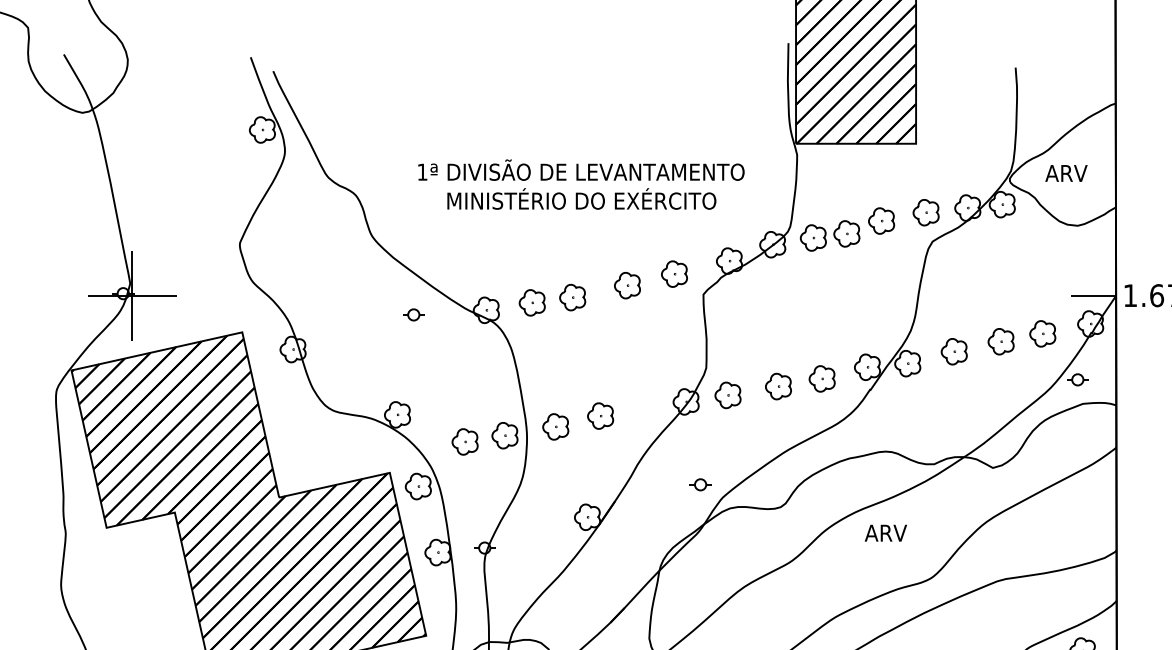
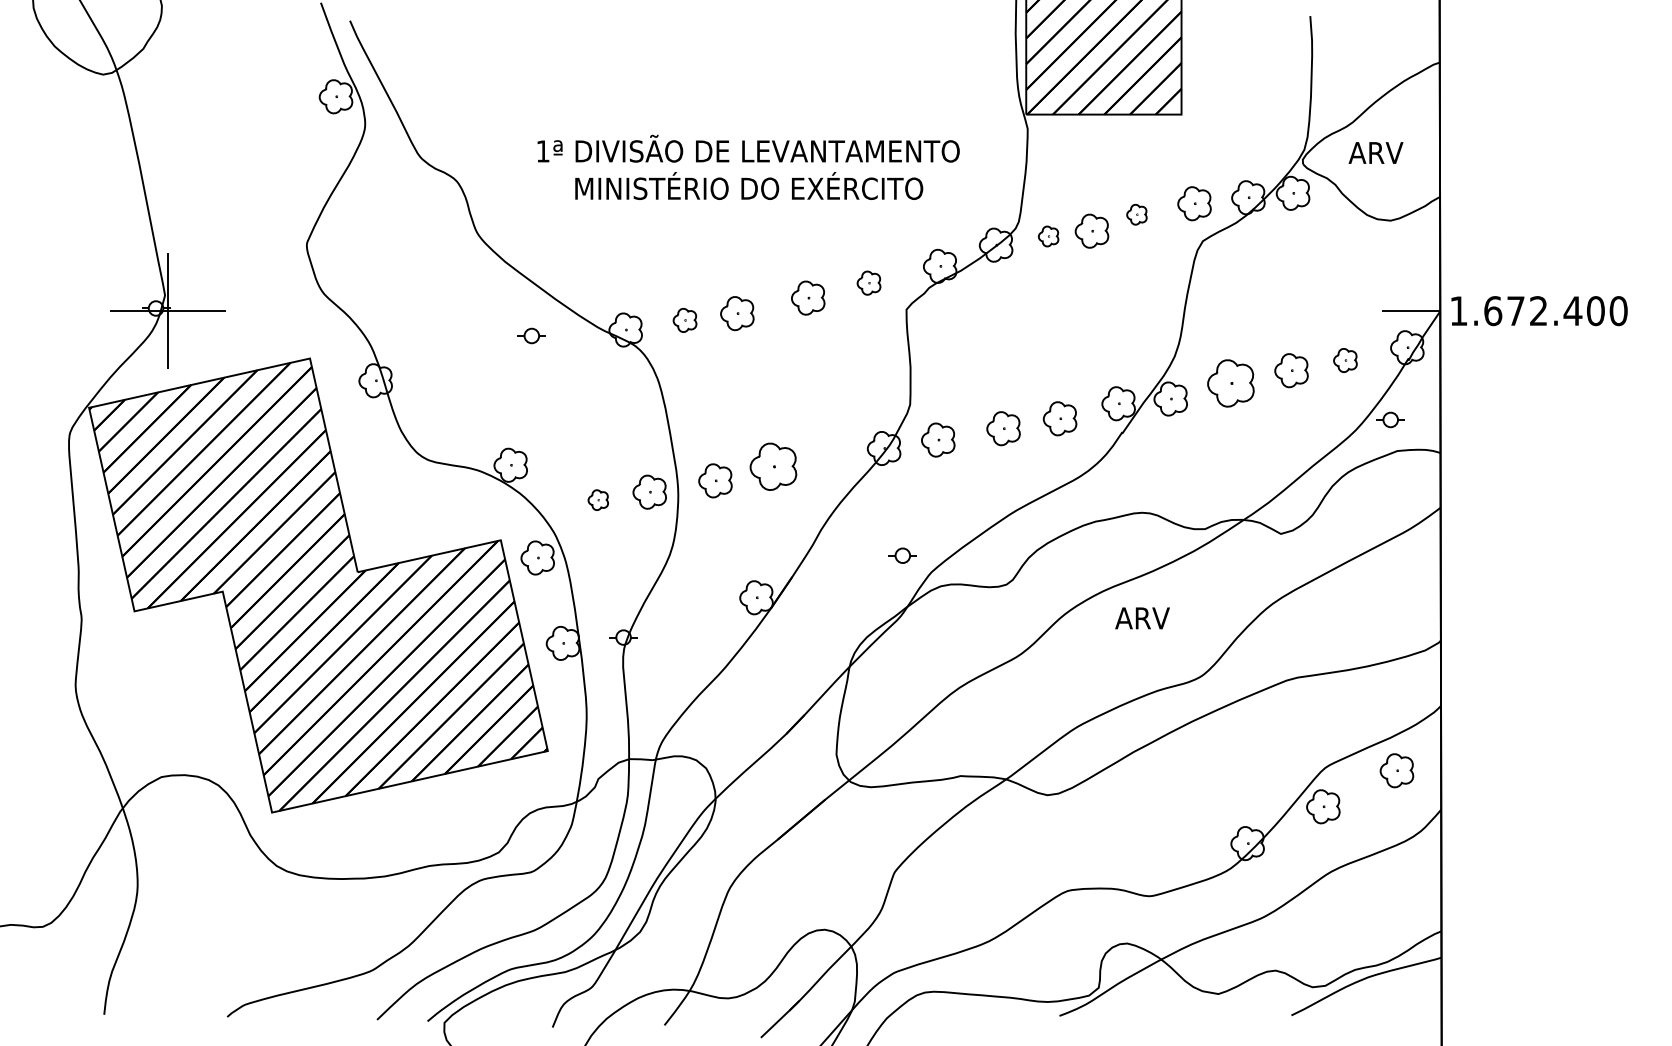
part: (881, 221) -> (1136, 214), size x0.6
part: (813, 238) -> (1048, 236), size x0.6
part: (674, 273) -> (868, 282), size x0.7
part: (531, 302) -> (684, 320), size x0.7
part: (1042, 333) -> (1345, 360), size x0.7
part: (953, 351) -> (1230, 383), size x1.4
part: (600, 415) -> (773, 466), size x1.4
part: (465, 441) -> (598, 499), size x0.6

